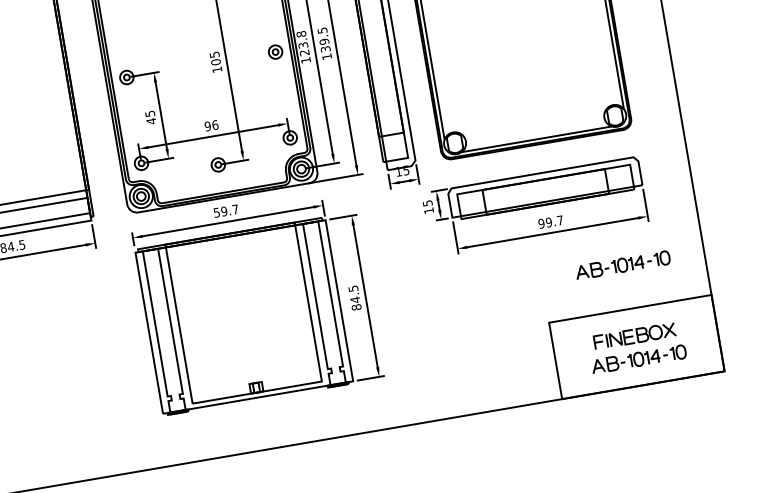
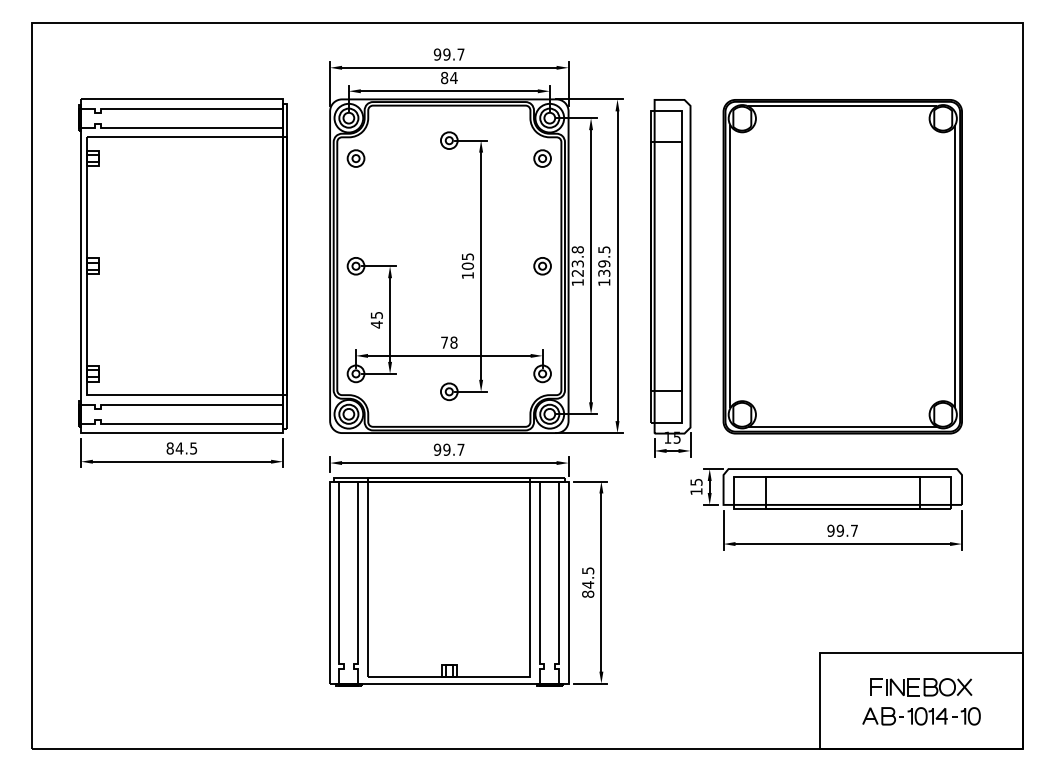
text: (210, 125) -> (448, 342), 96 -> 78
text: (216, 212) -> (437, 449), 59.7 -> 99.7
part: (622, 265) -> (921, 598), removed

